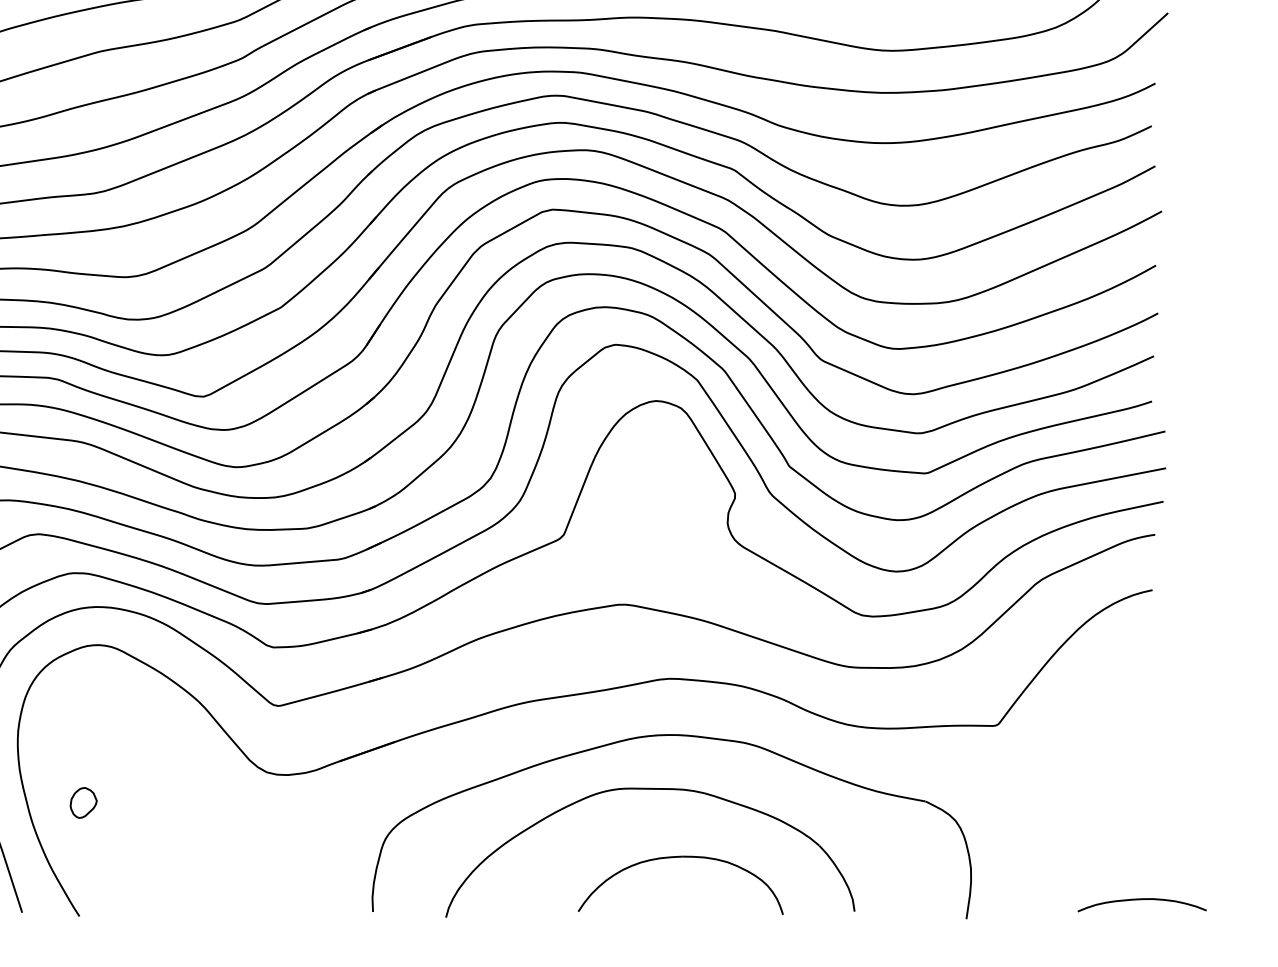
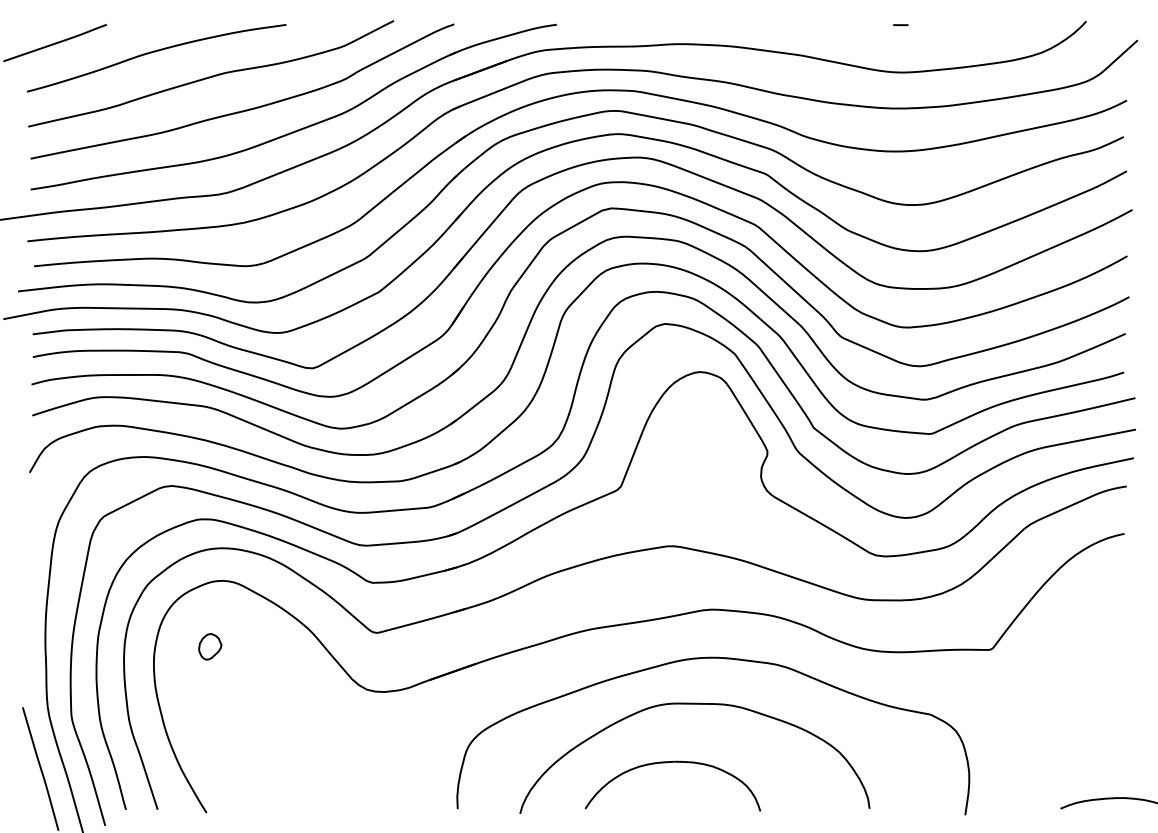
part: (83, 802) -> (210, 646), moved
part: (673, 858) -> (666, 763), moved

